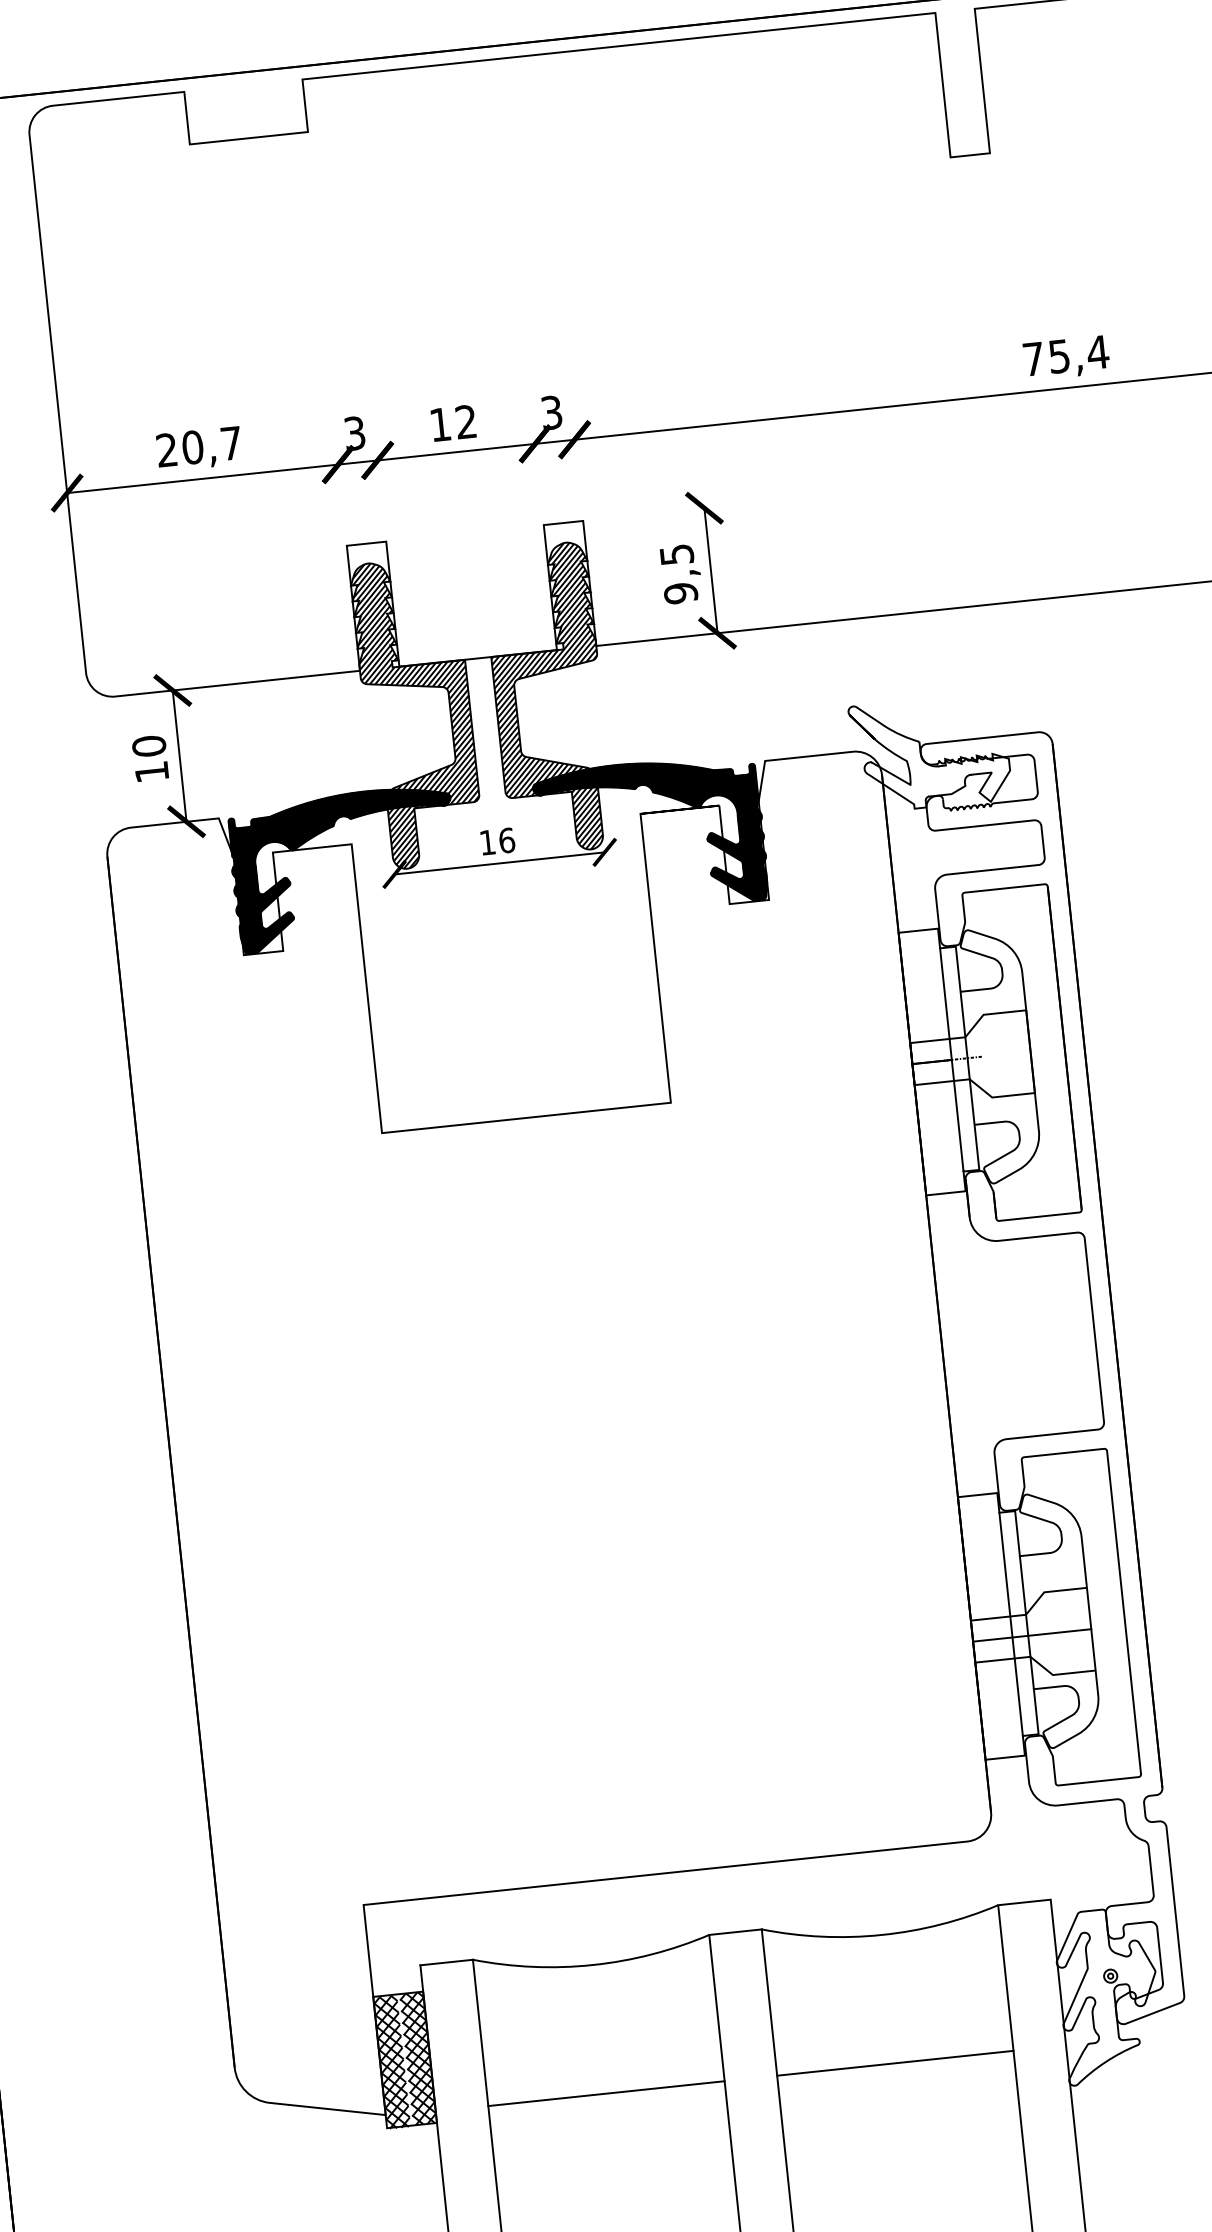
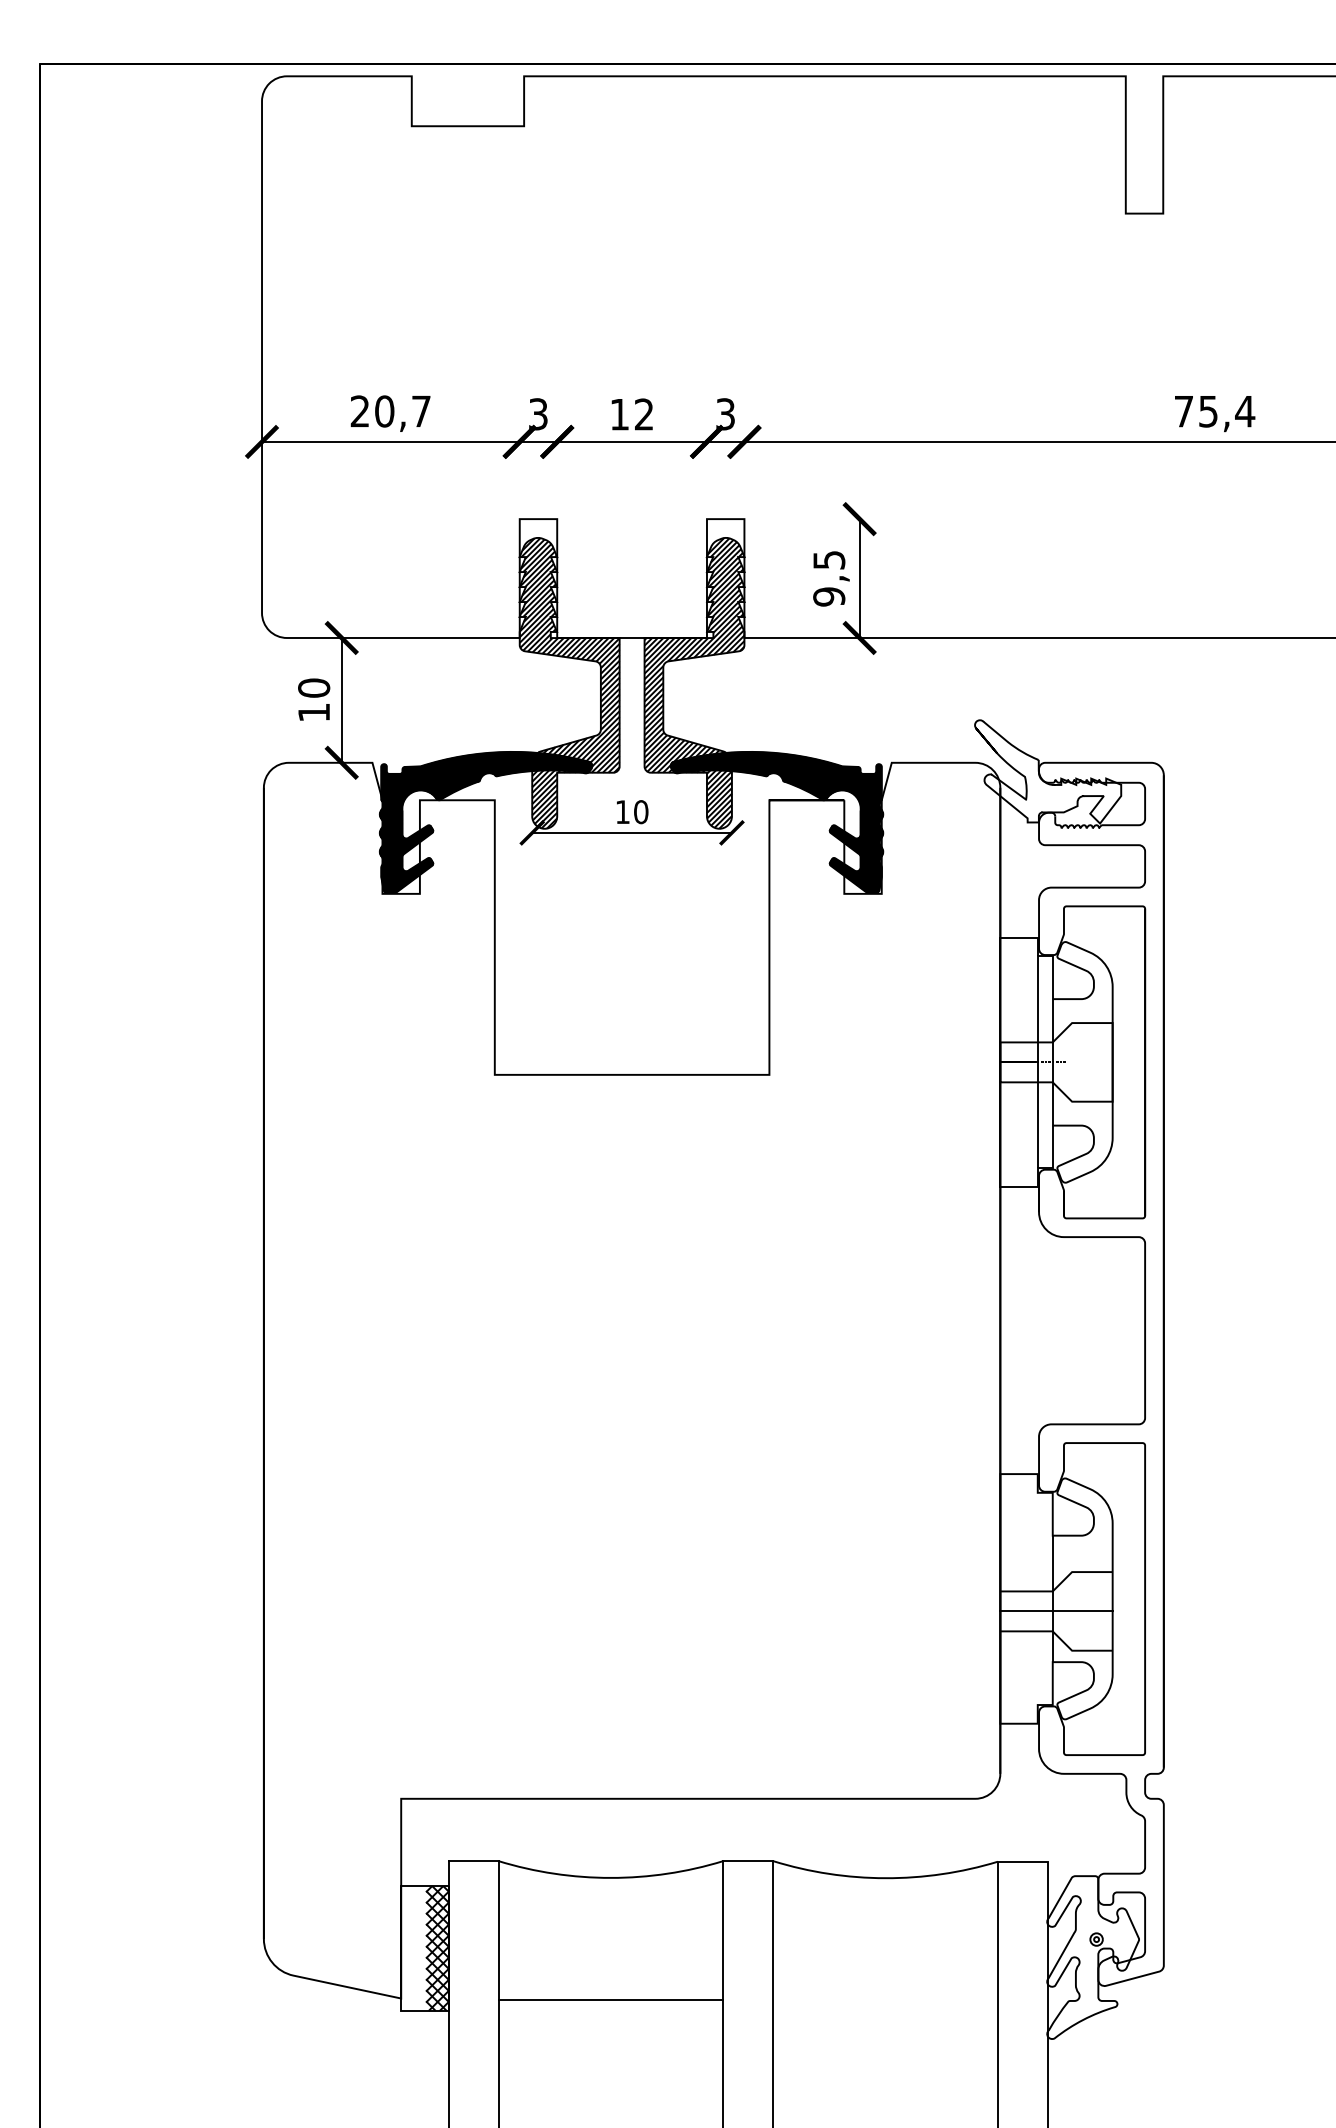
text: (507, 839) -> (641, 811), 16 -> 10
line: (1010, 1623) -> (1037, 1598), removed
hatch: (392, 2062) -> (412, 1949), removed
line: (895, 2063) -> (885, 2000), removed

